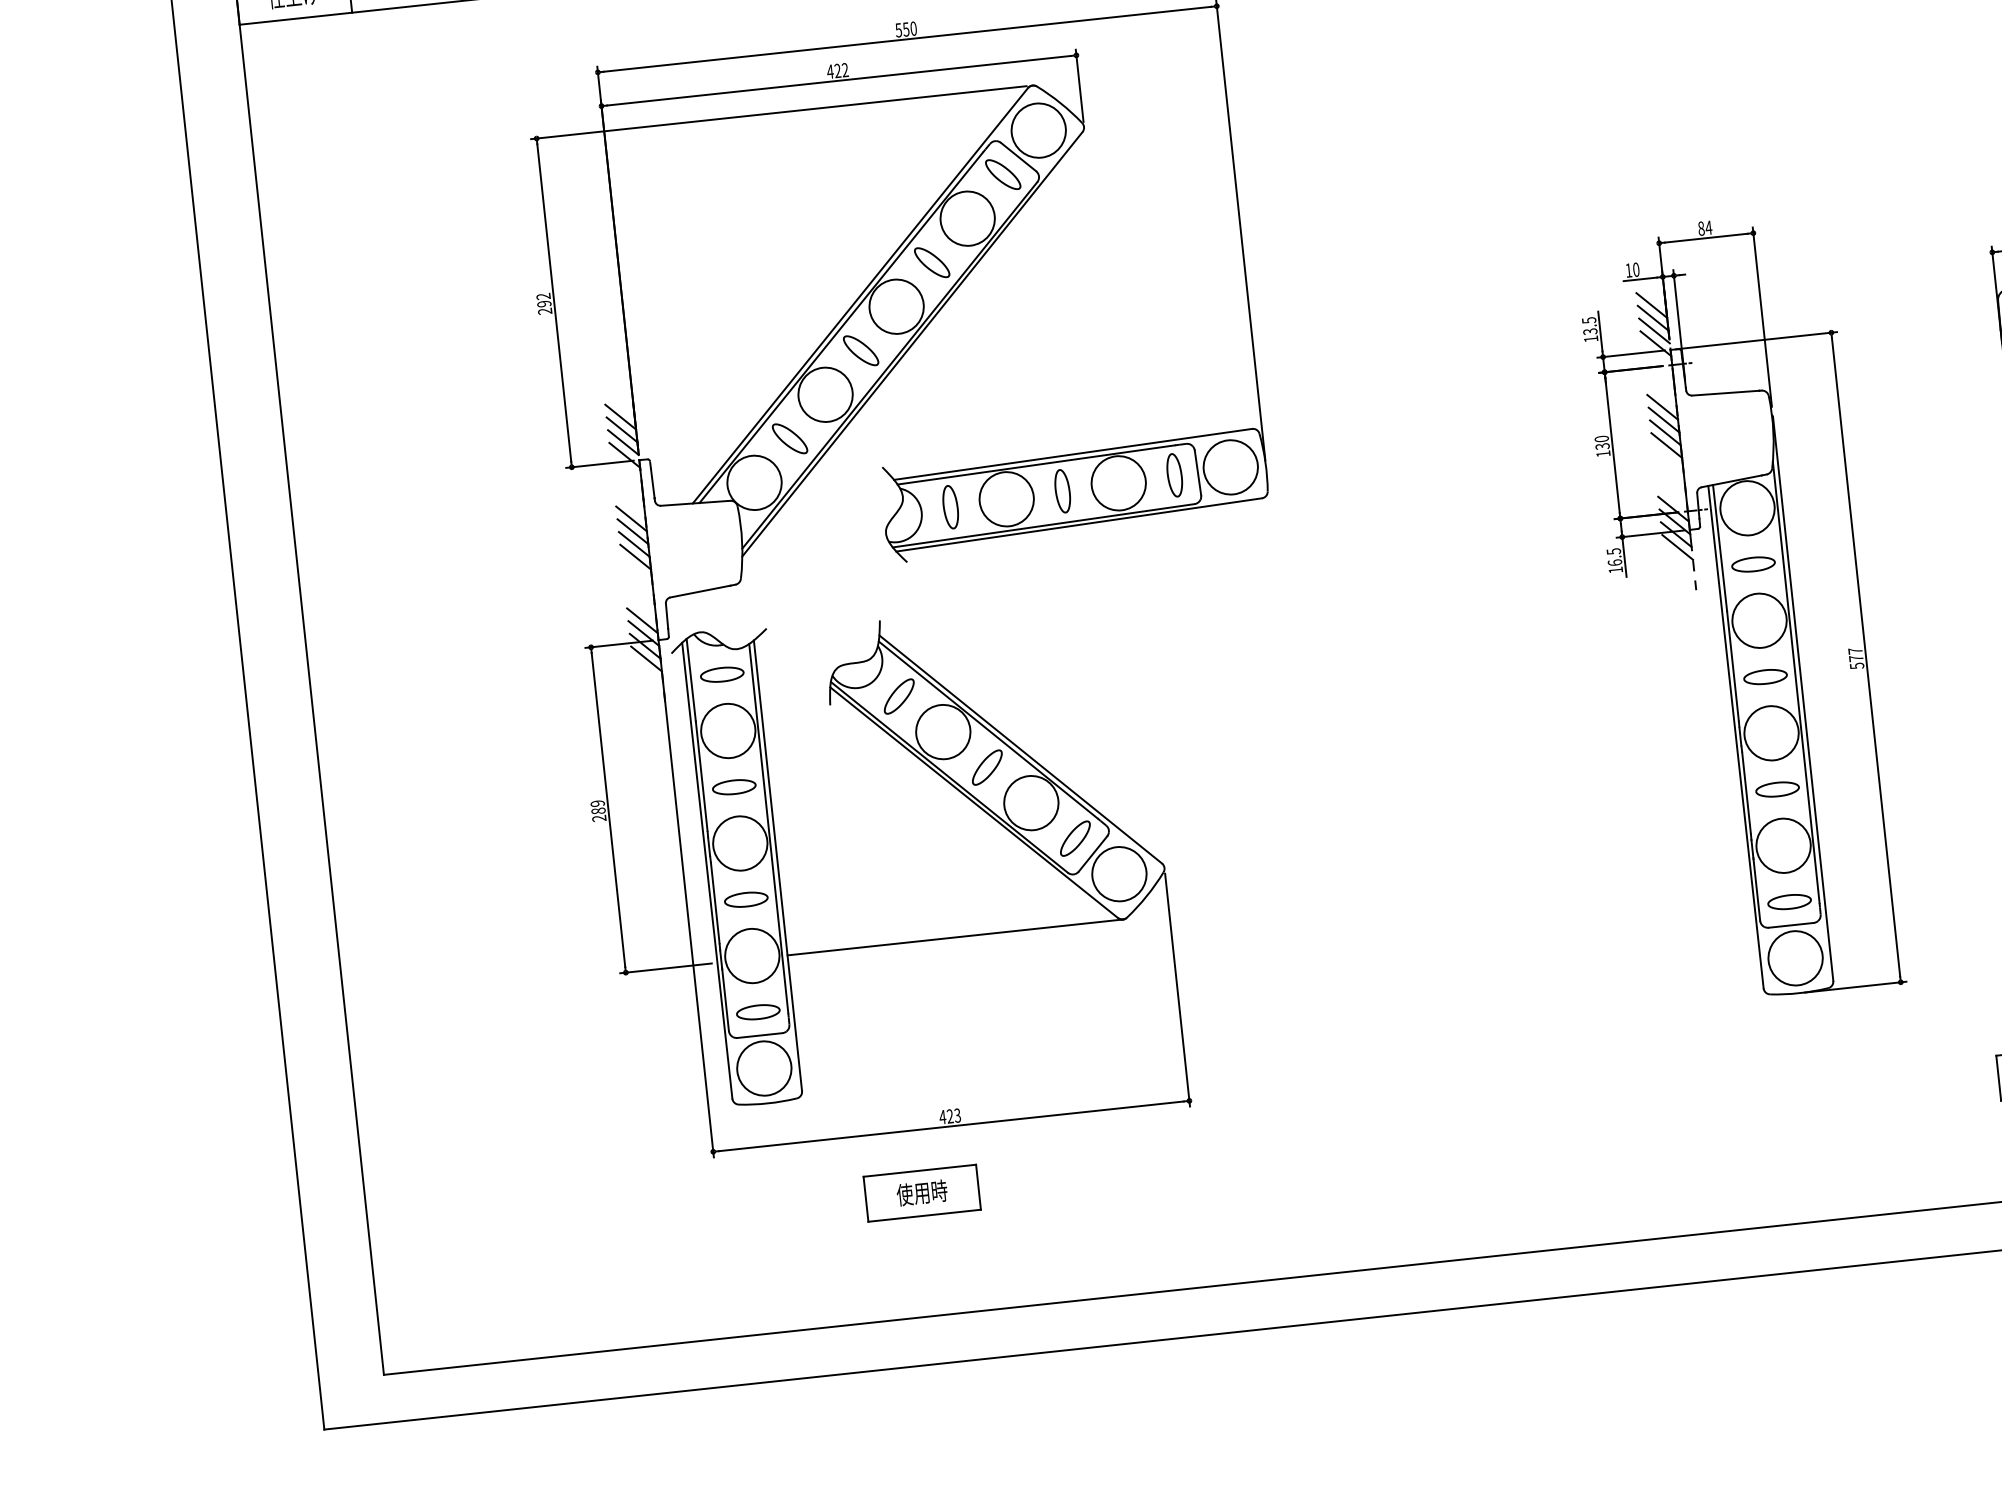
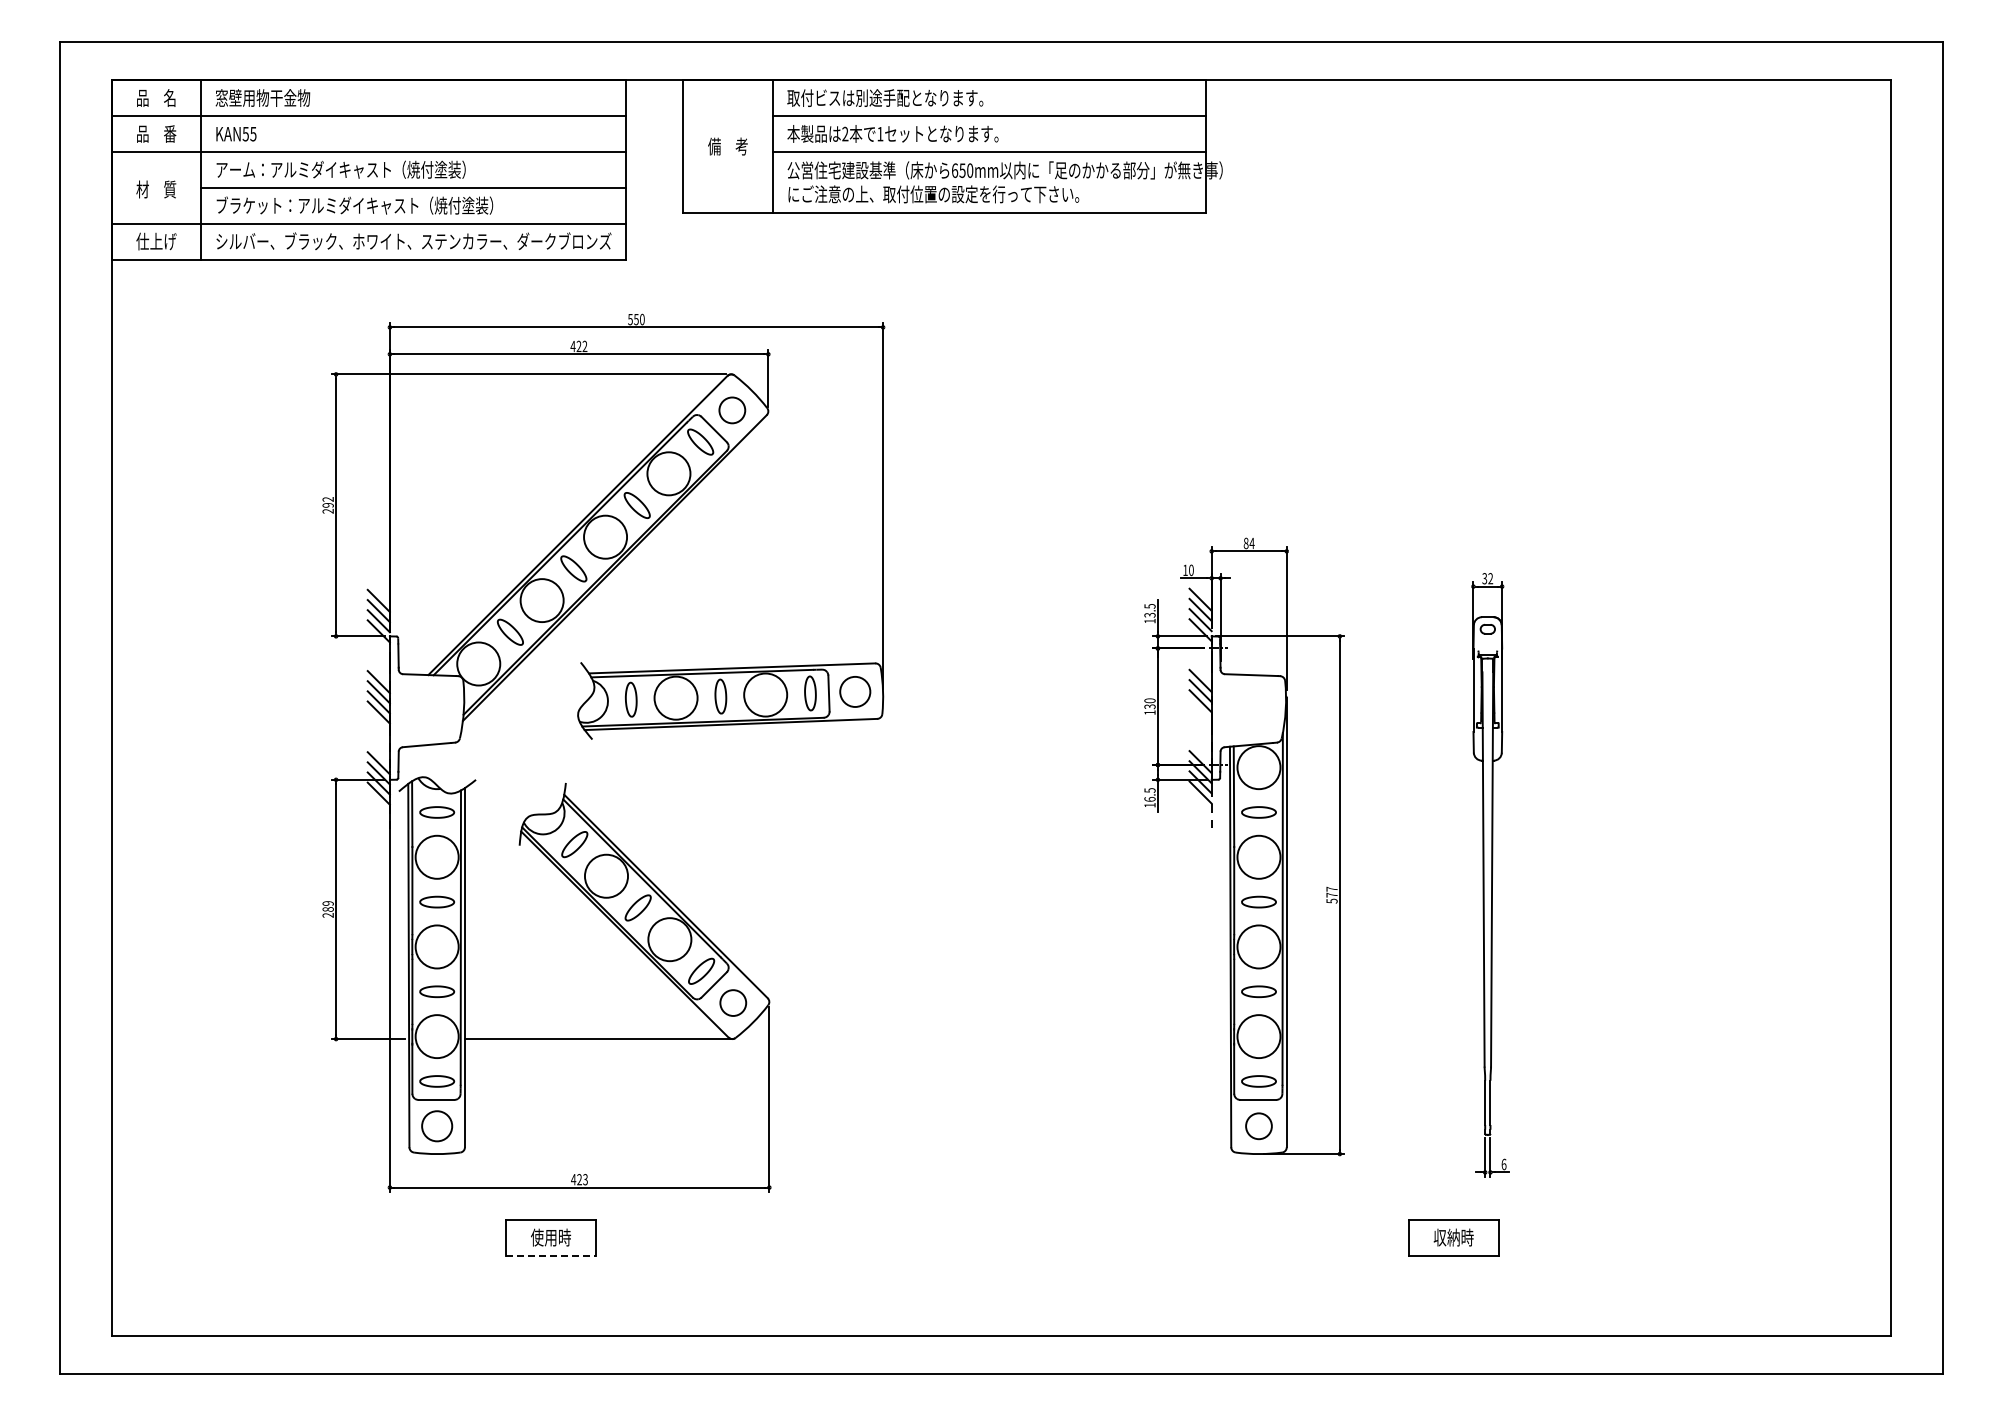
circle: (1037, 129) -> (731, 409), size x0.6
line: (1666, 445) -> (1200, 711), removed
circle: (1229, 466) -> (854, 691), size x0.7
circle: (1118, 873) -> (732, 1002), size x0.6
circle: (1794, 957) -> (1258, 1125), size x0.6
circle: (763, 1067) -> (436, 1125), size x0.7
line: (925, 1215) -> (551, 1255), solid -> dashed

